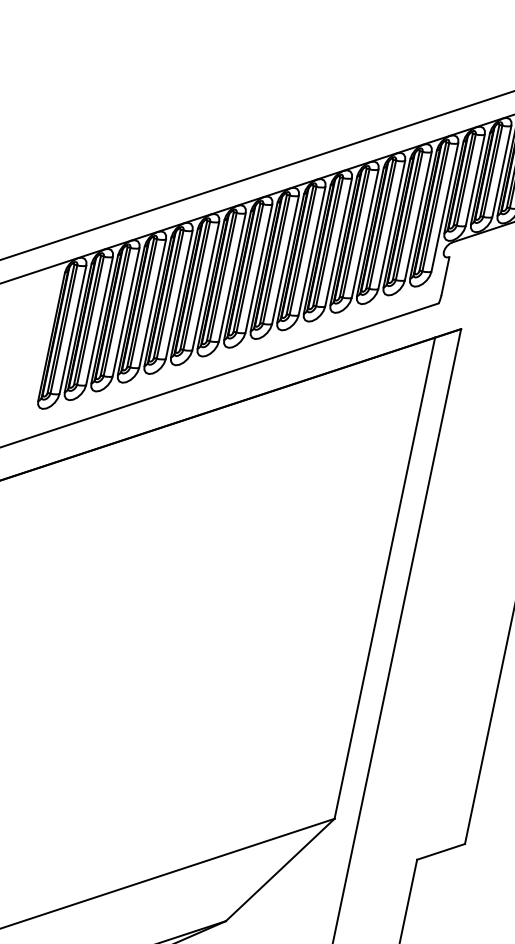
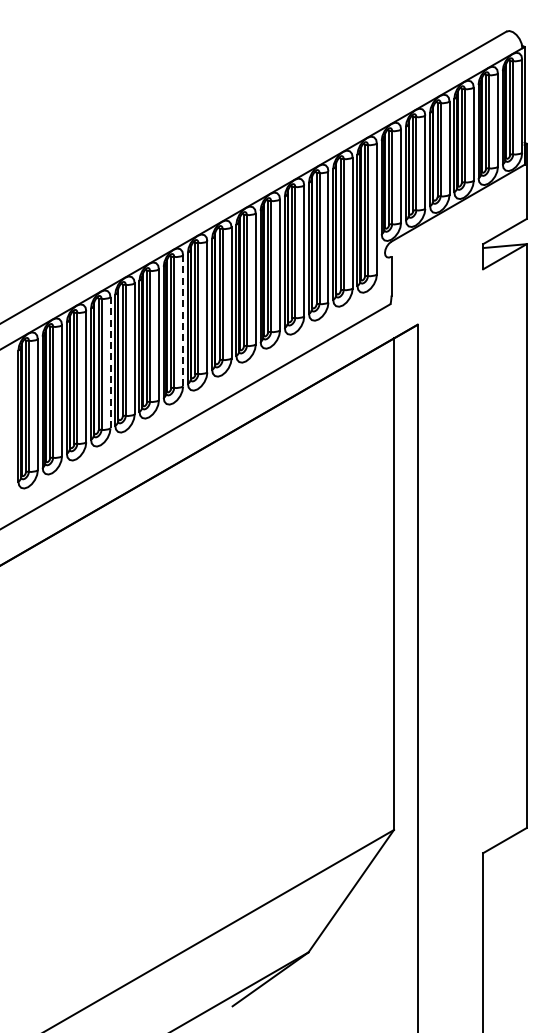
line: (232, 277) -> (183, 320), solid -> dashed
line: (152, 303) -> (110, 362), solid -> dashed

